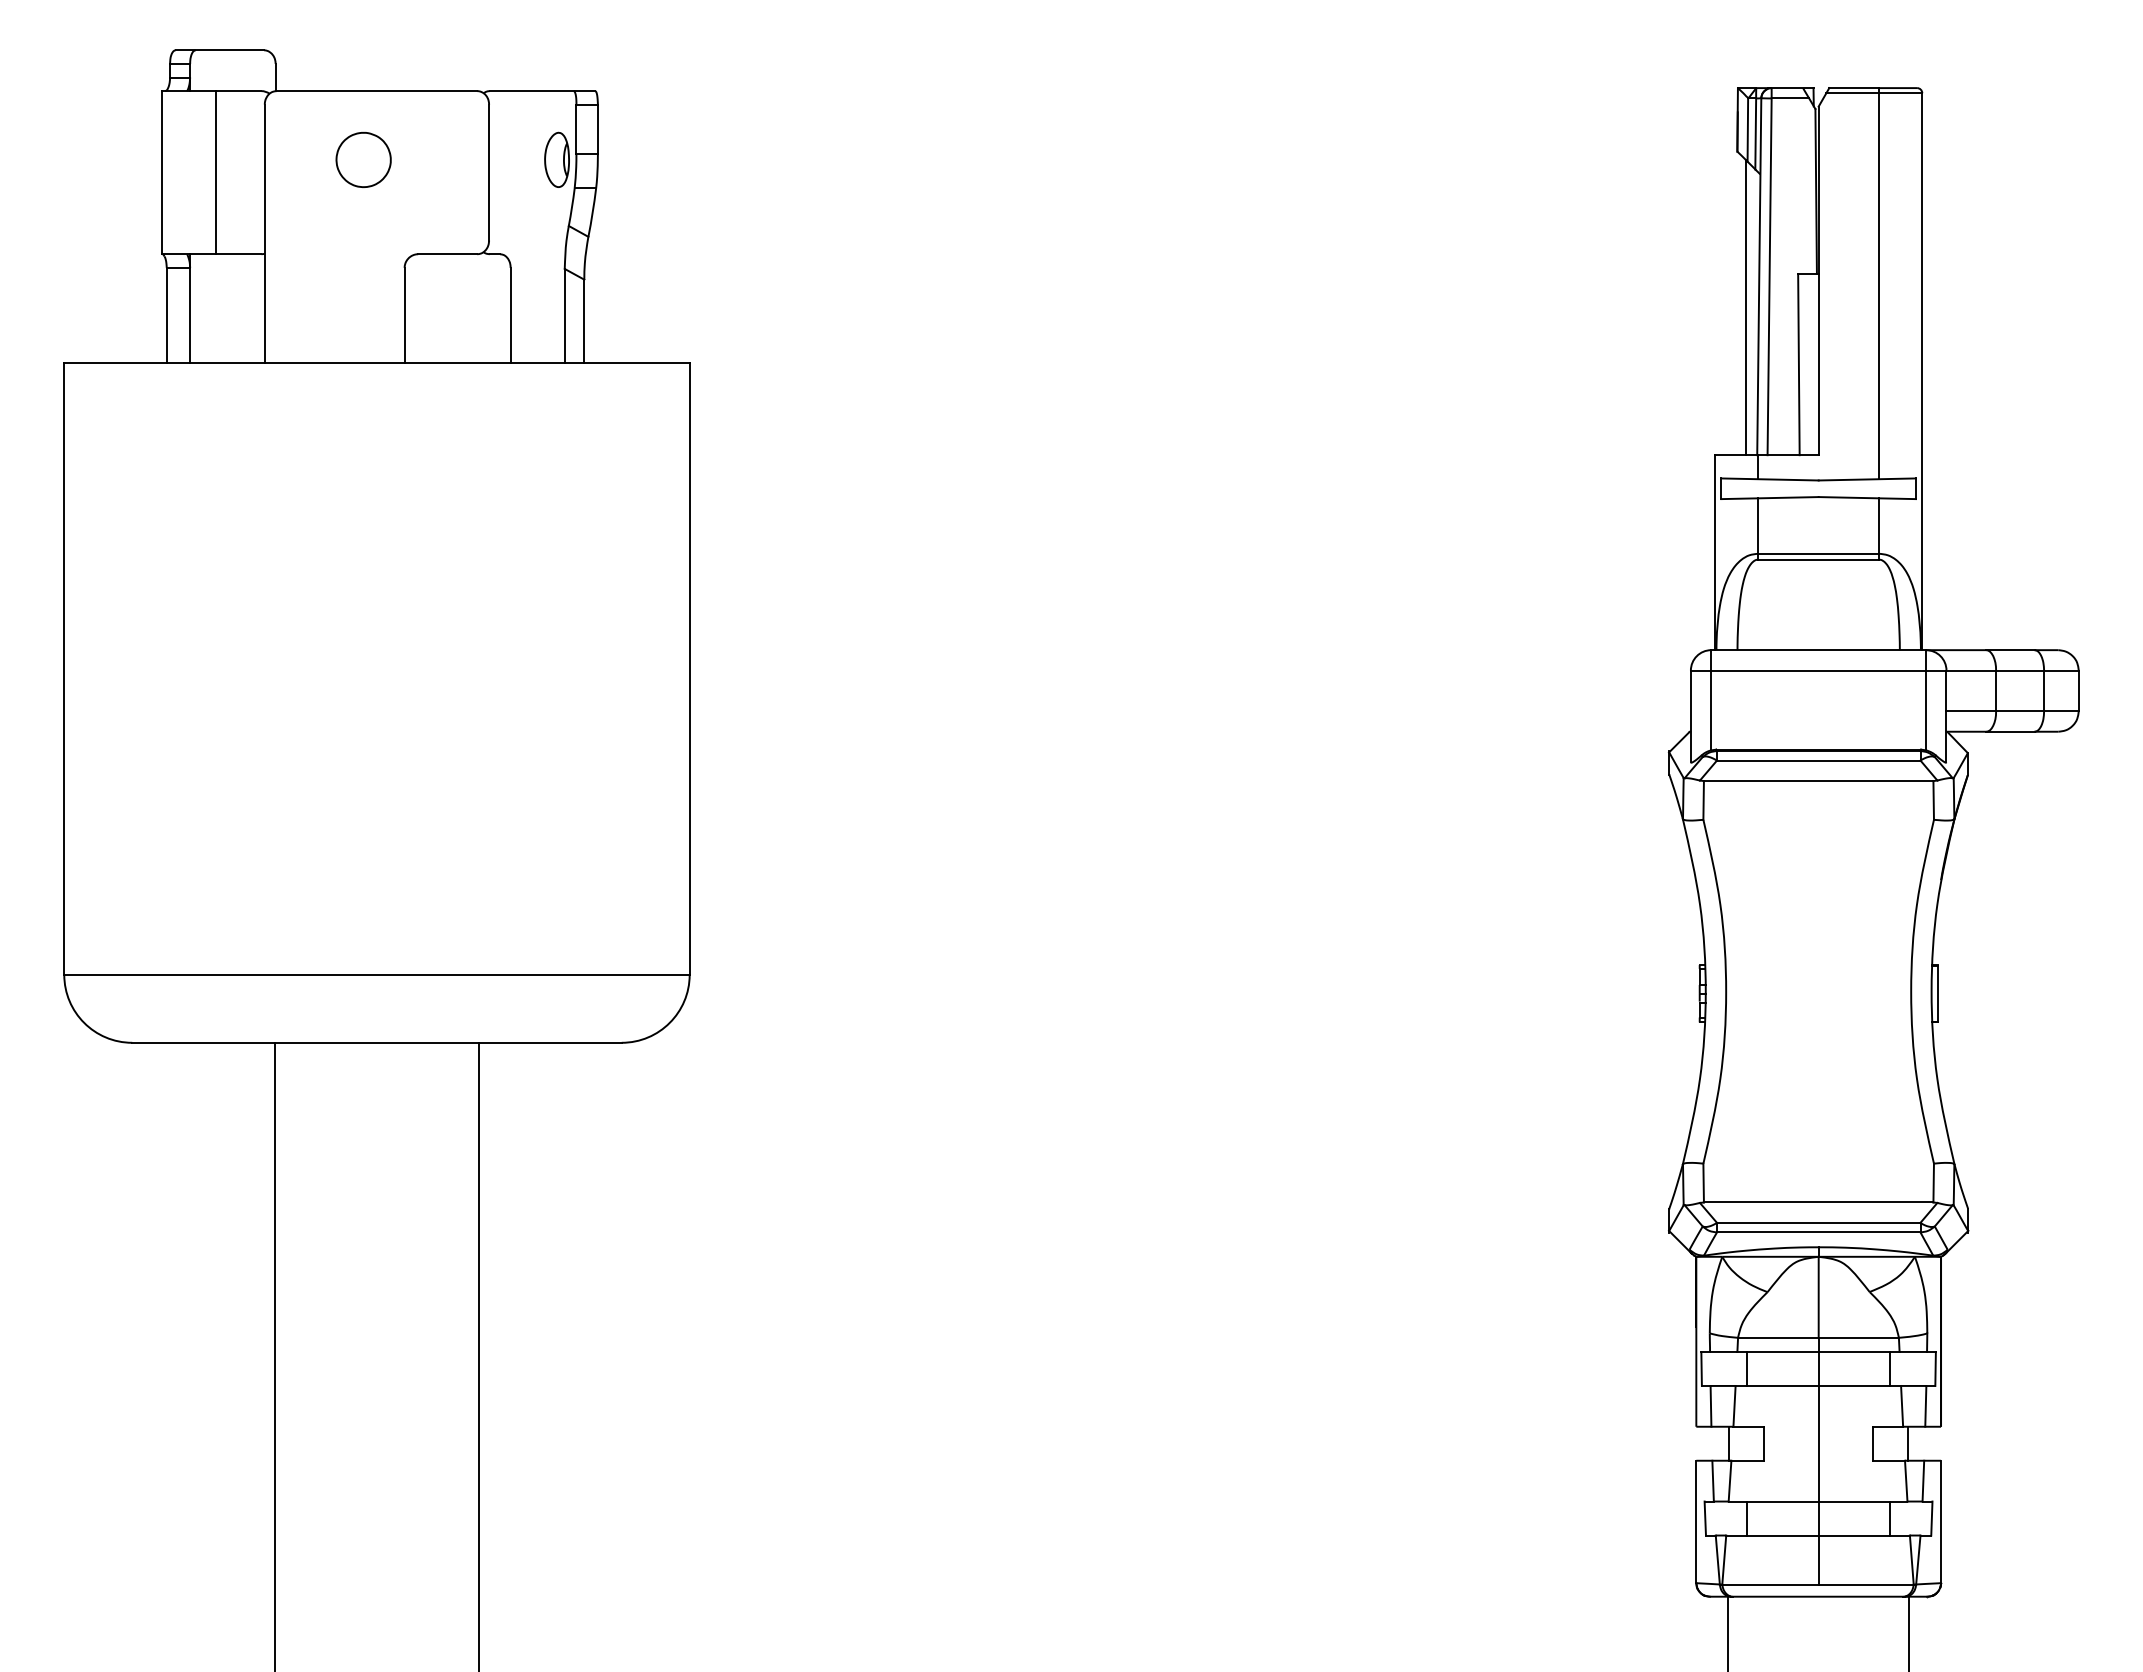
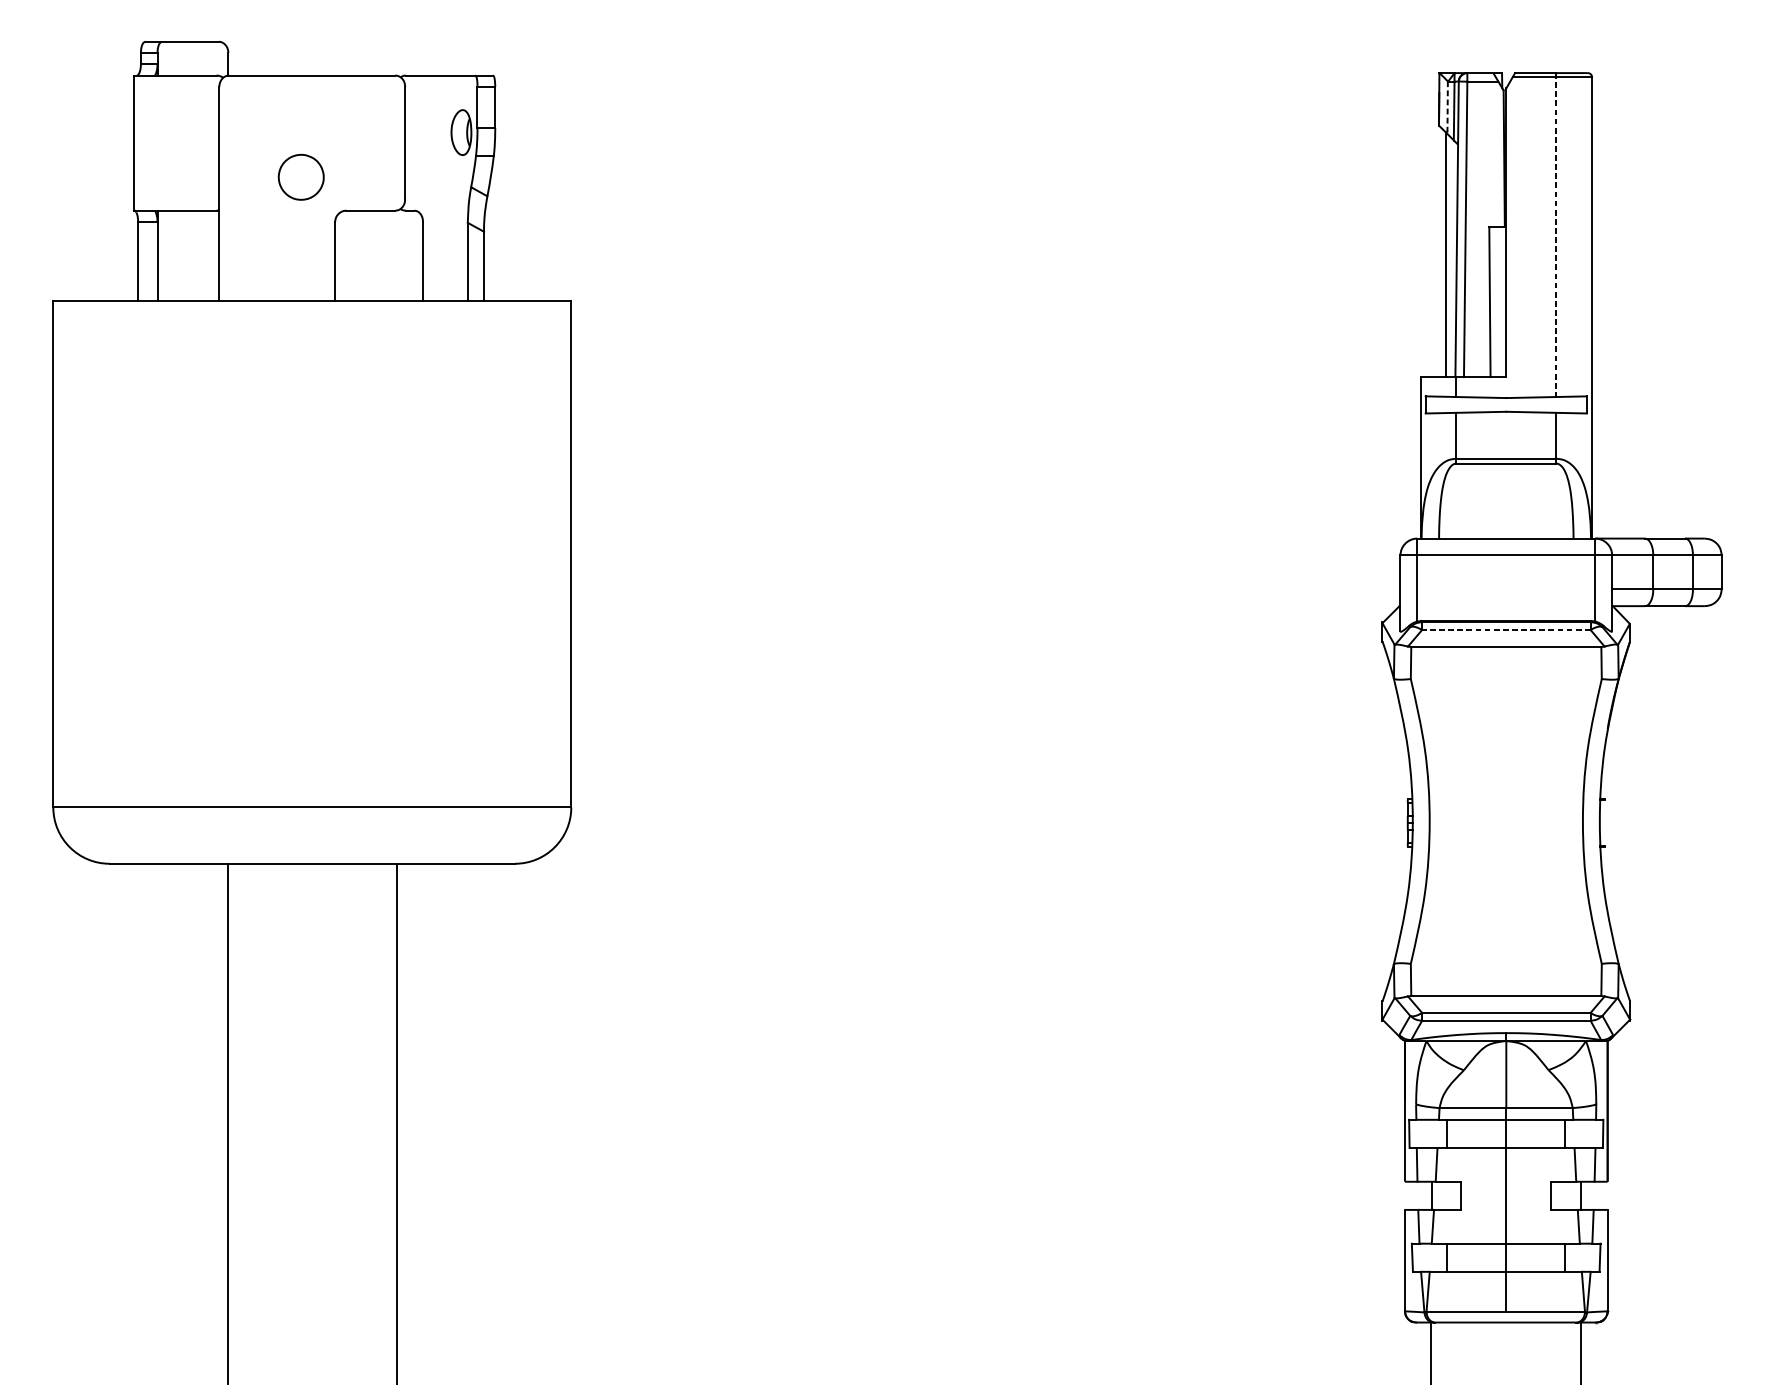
line: (1747, 129) -> (1447, 107), solid -> dashed
part: (363, 159) -> (301, 176), moved
line: (216, 172) -> (179, 142), removed
line: (1879, 283) -> (1556, 234), solid -> dashed
line: (1818, 760) -> (1506, 629), solid -> dashed
line: (1937, 993) -> (1604, 822), removed

